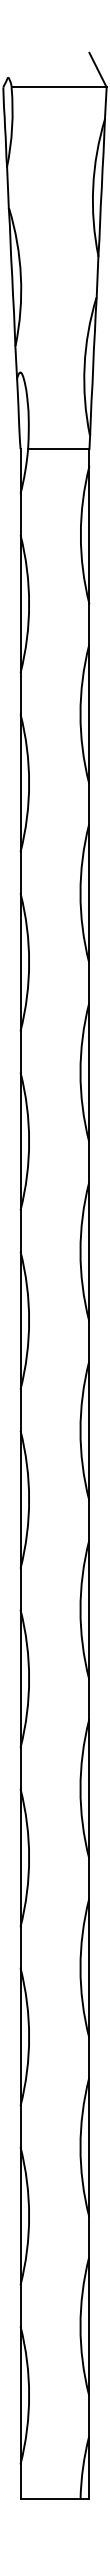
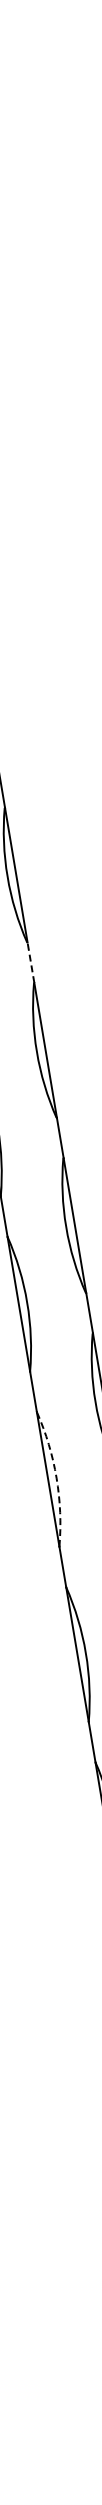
line: (89, 1162) -> (31, 963), solid -> dashed
arc: (29, 1678) -> (56, 1477), solid -> dashed

